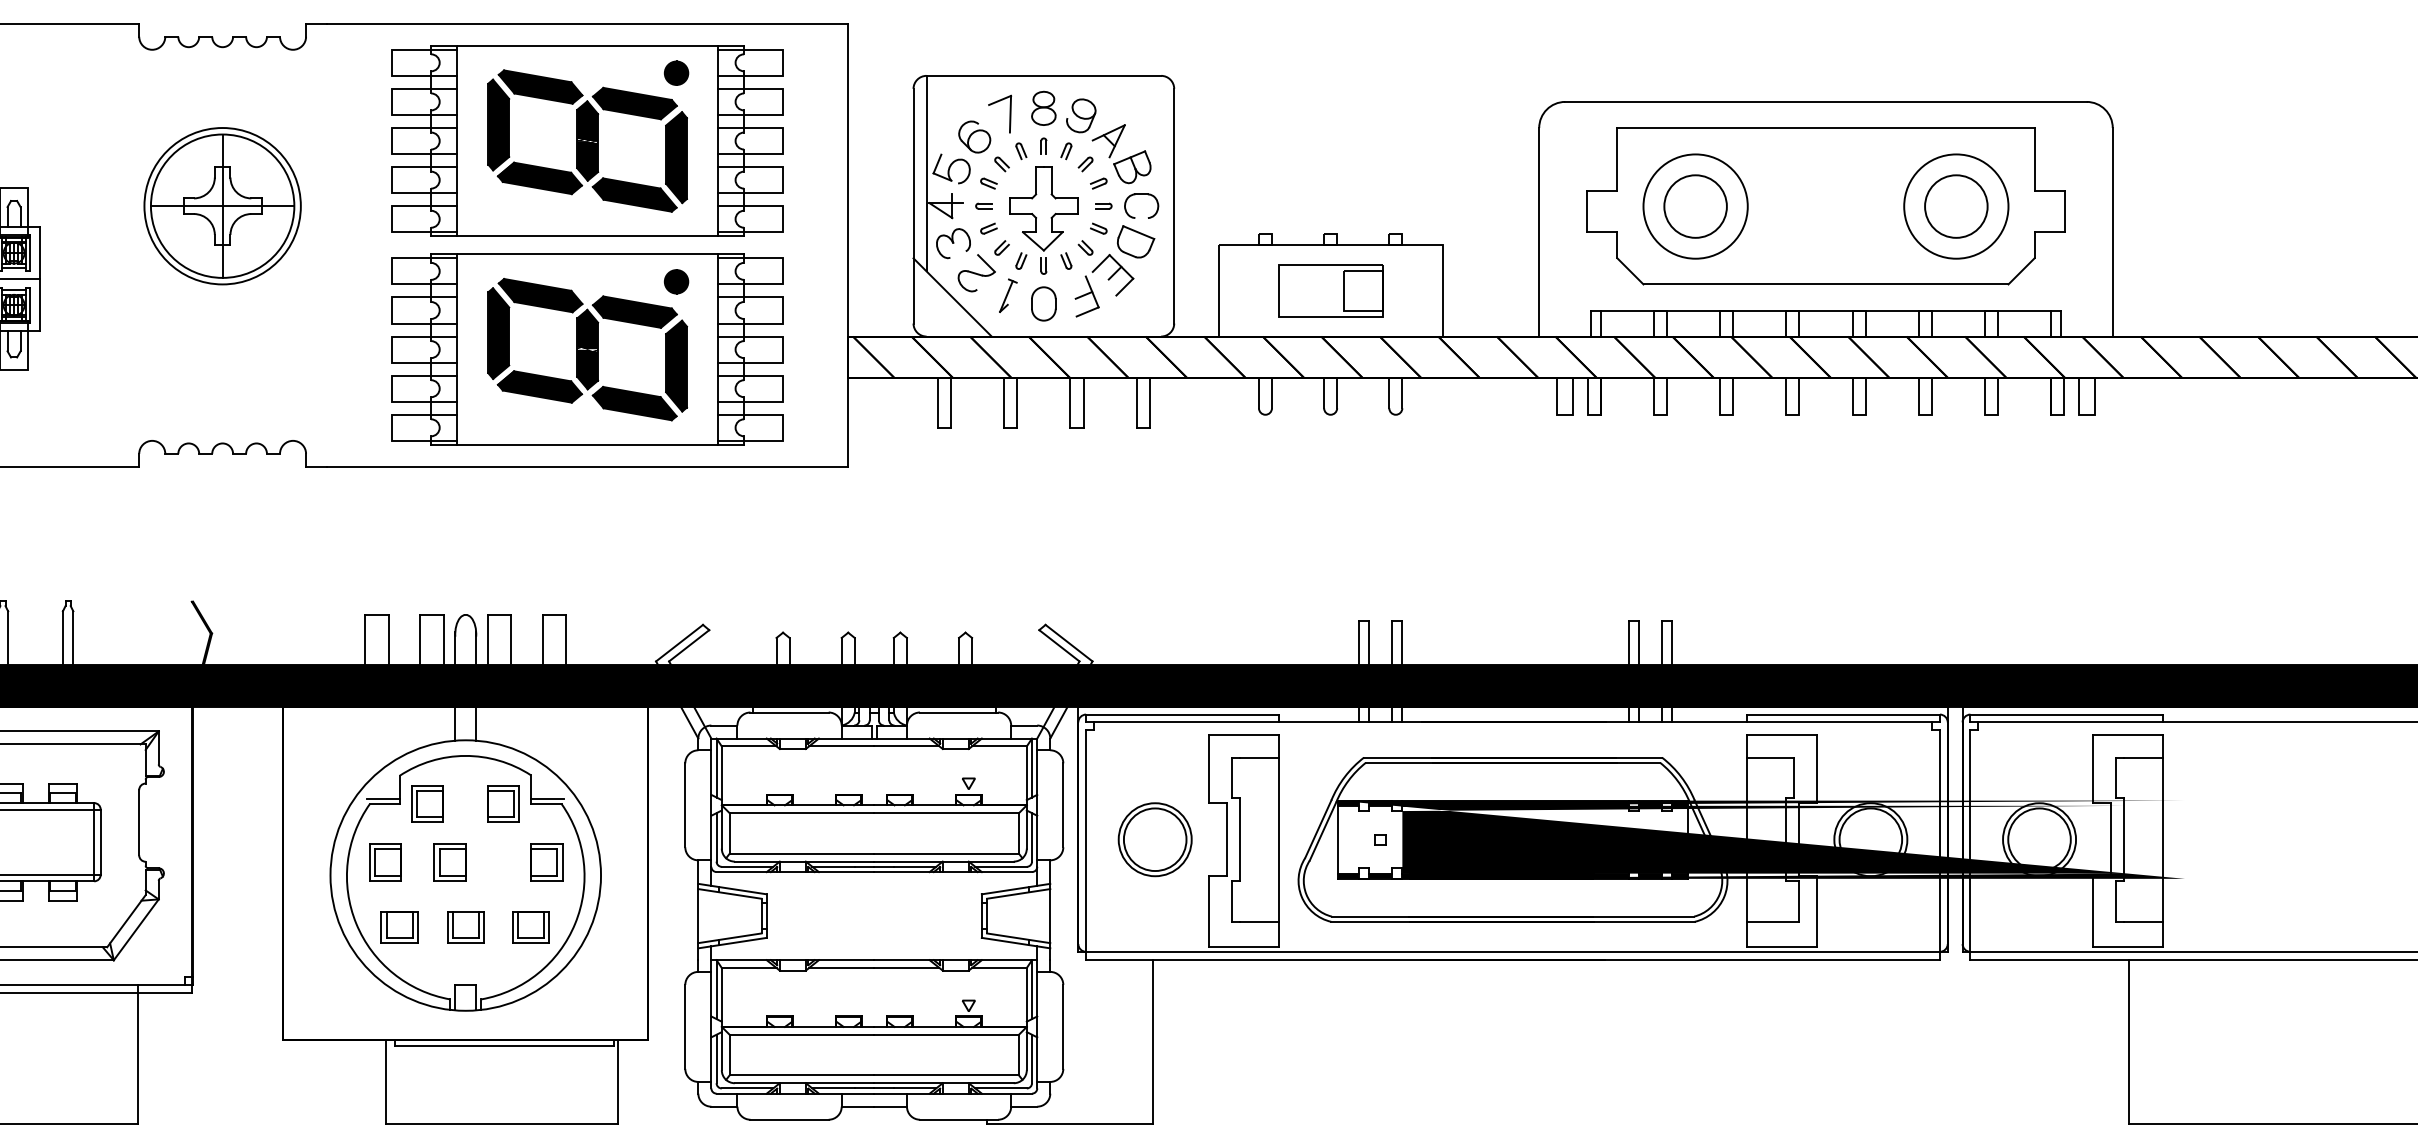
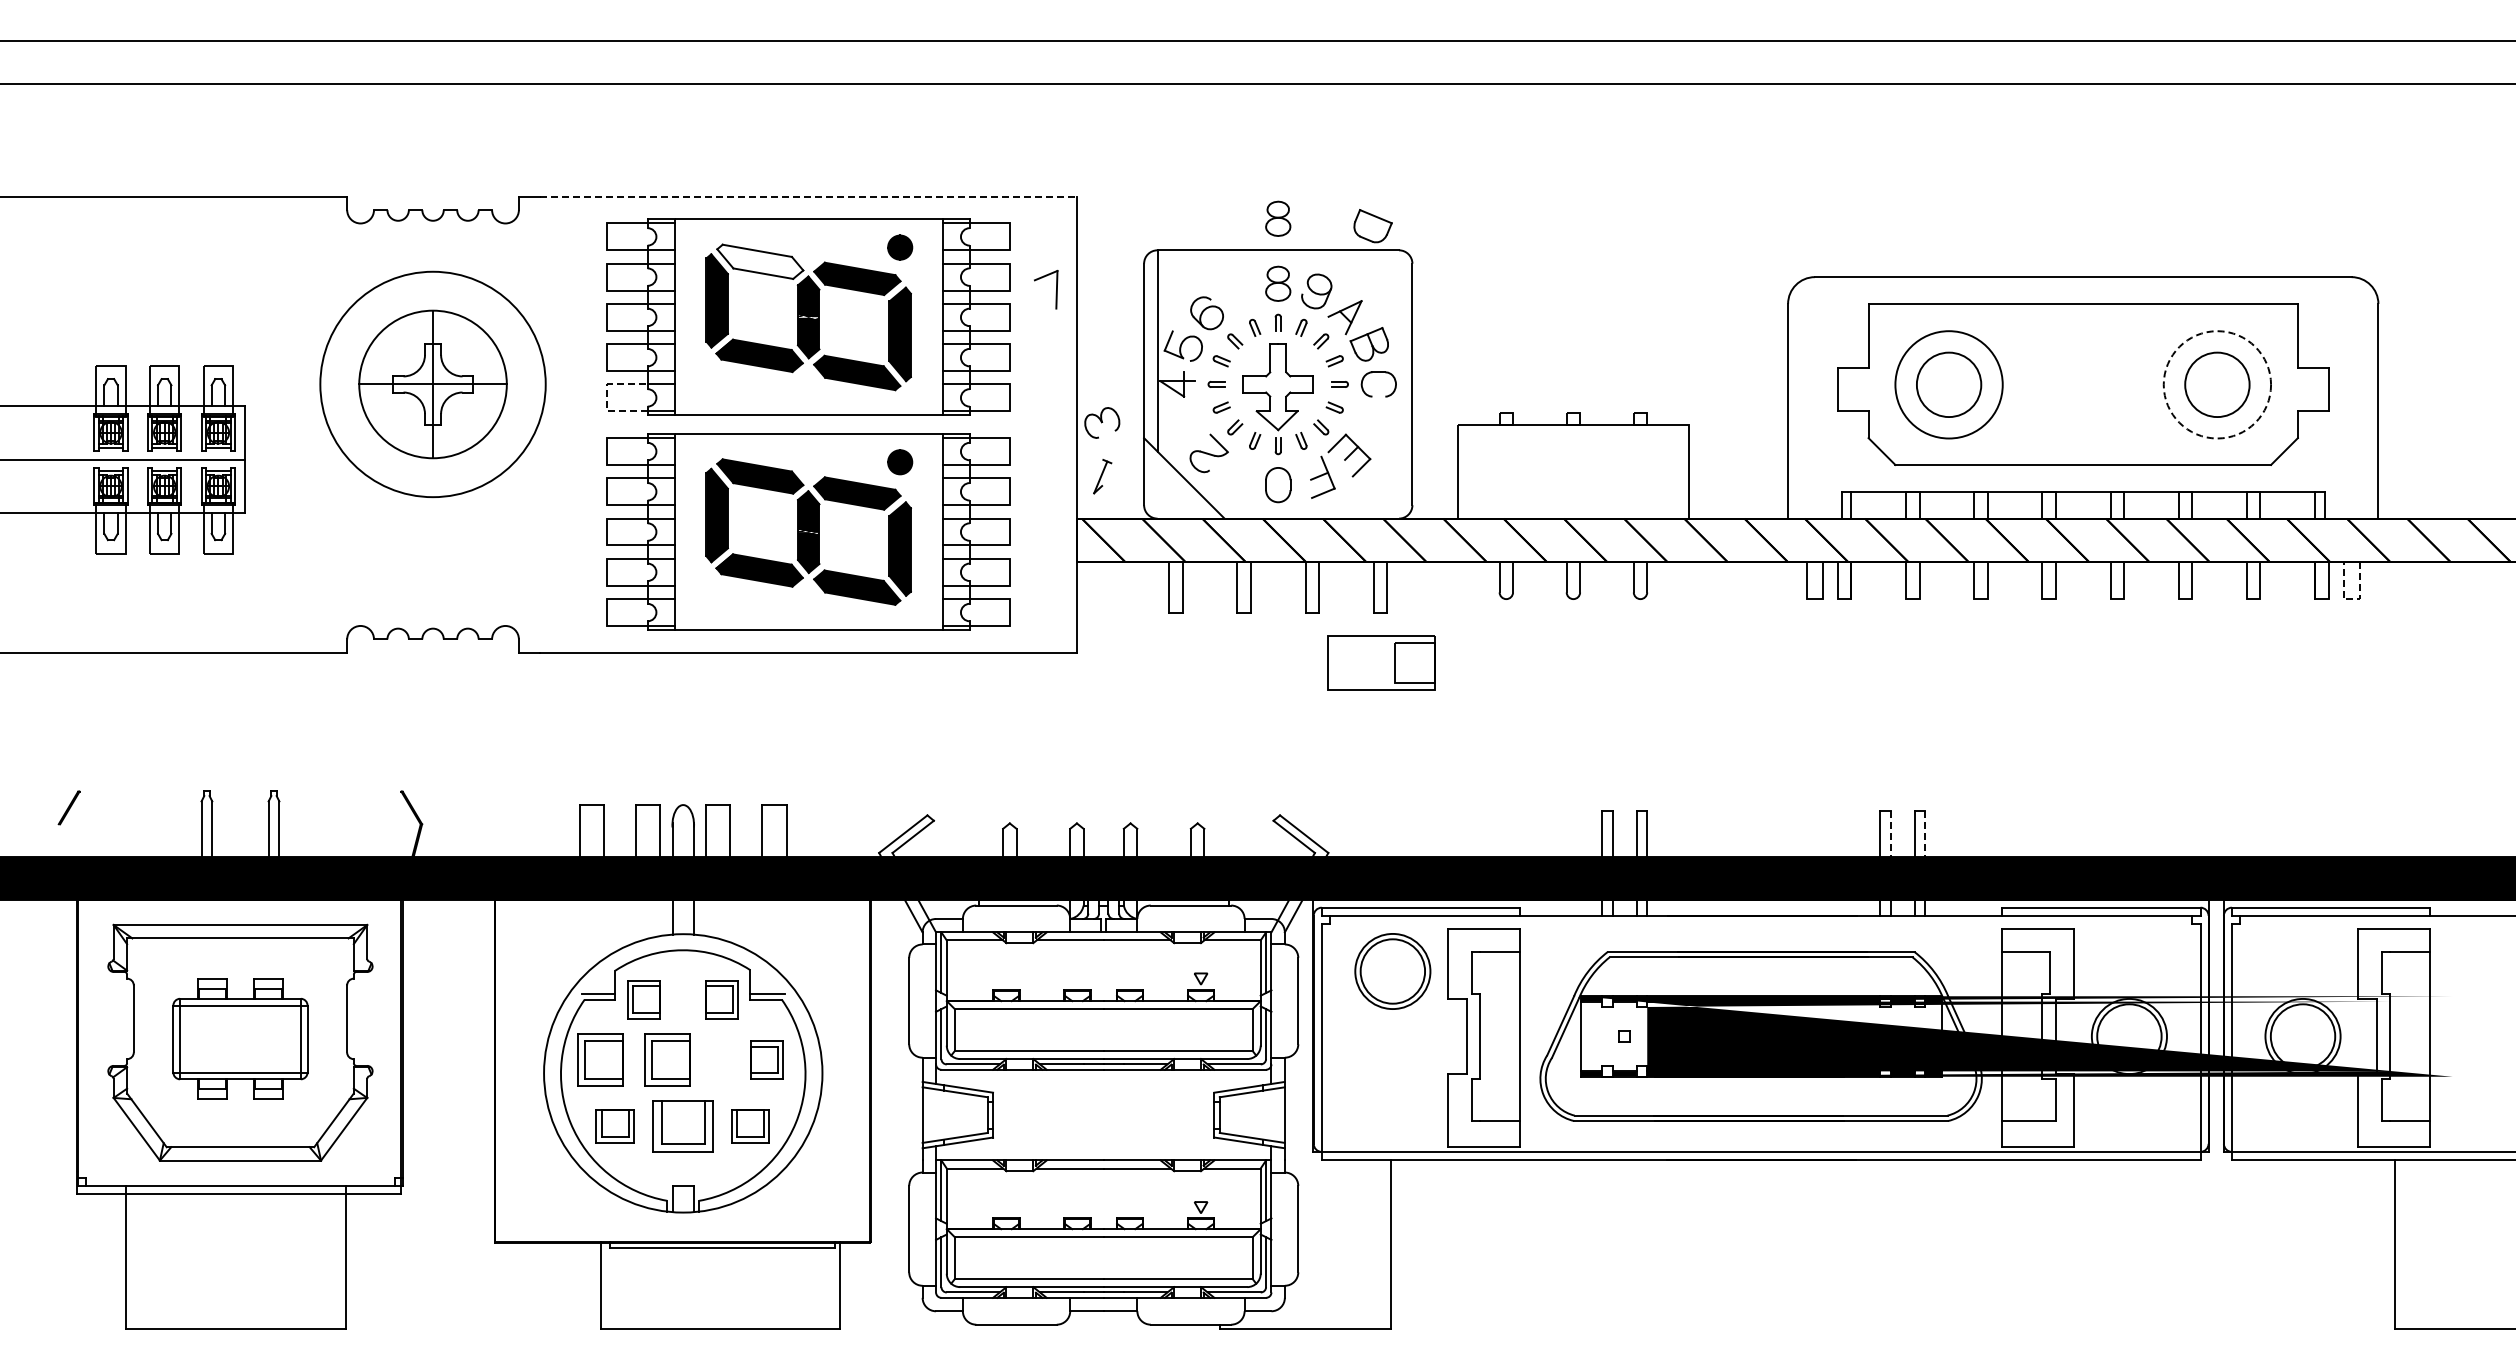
line: (588, 23) -> (809, 196), solid -> dashed
part: (1044, 44) -> (1278, 218), added
fill: (540, 86) -> (760, 261), removed
part: (1009, 117) -> (1055, 293), moved
circle: (222, 205) -> (432, 383), size x1.4
circle: (1956, 206) -> (2217, 384), solid -> dashed
line: (392, 218) -> (607, 397), solid -> dashed
part: (1135, 242) -> (1372, 226), moved
part: (953, 243) -> (1102, 422), moved
part: (1330, 290) -> (1381, 662), moved
part: (1008, 295) -> (1102, 476), moved
line: (2086, 415) -> (2351, 599), solid -> dashed
line: (1639, 642) -> (1891, 833), solid -> dashed
line: (1672, 642) -> (1925, 833), solid -> dashed
part: (1154, 839) -> (1392, 971), moved
part: (384, 862) -> (599, 1059), size x1.4
part: (449, 862) -> (666, 1059), size x1.4
part: (465, 927) -> (682, 1126), size x1.6

